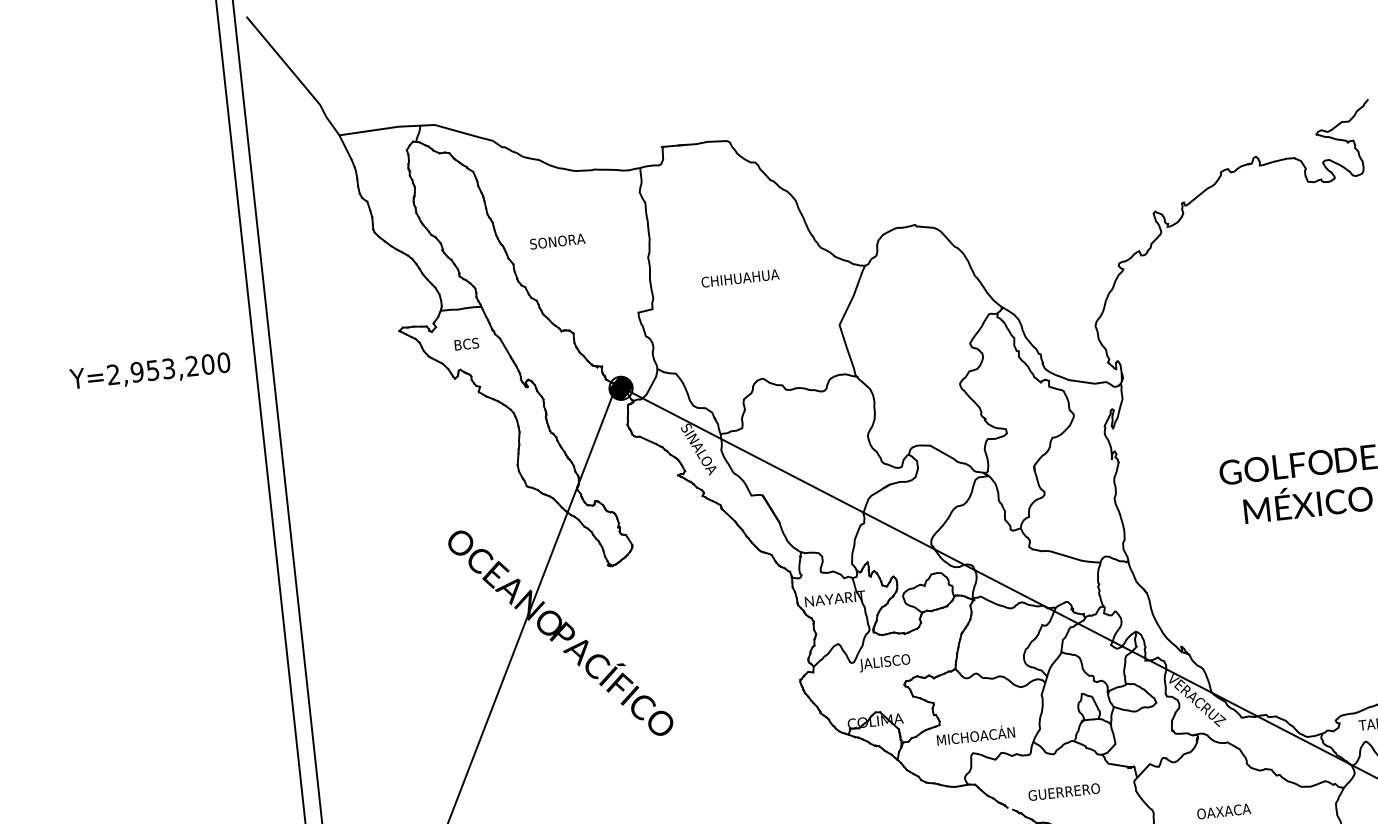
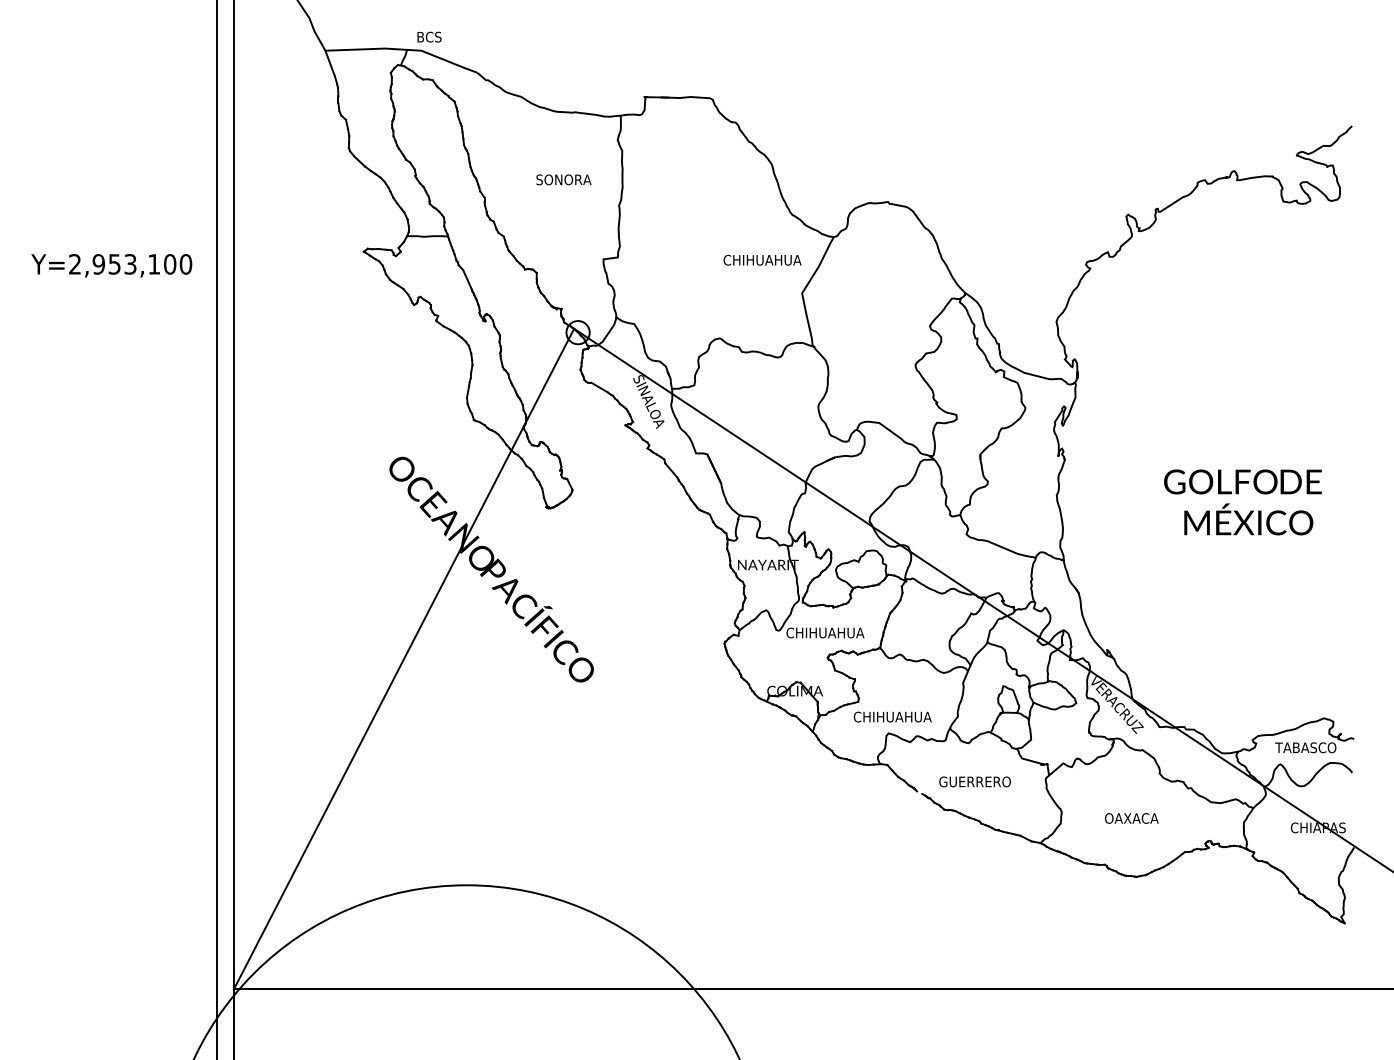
text: (557, 241) -> (563, 179), moved
text: (740, 277) -> (762, 259), moved
text: (466, 343) -> (429, 36), moved
text: (191, 366) -> (153, 264), Y=2,953,200 -> Y=2,953,100
hatch: (620, 388) -> (577, 332), removed
text: (898, 661) -> (824, 634), JALISCO -> CHIHUAHUA
text: (974, 734) -> (892, 715), MICHOACÁN -> CHIHUAHUA

